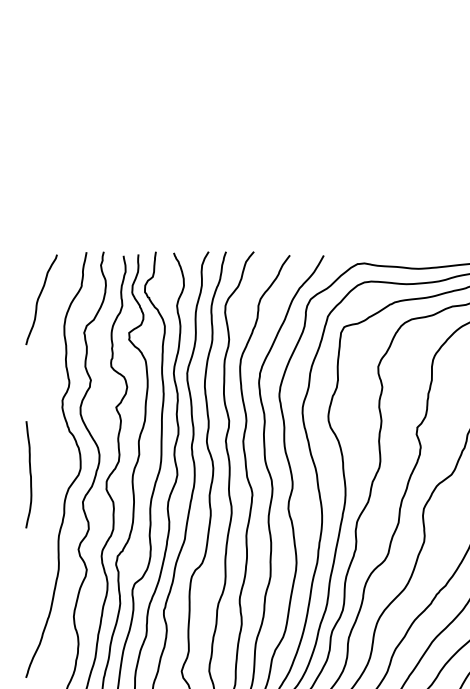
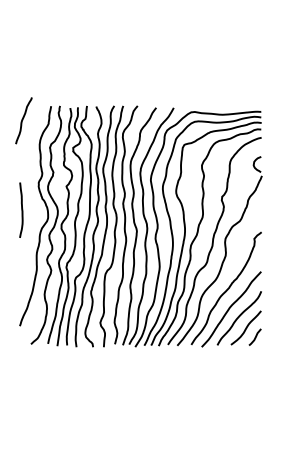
curve: (40, 299) -> (23, 120), moved
curve: (29, 473) -> (21, 209), moved

